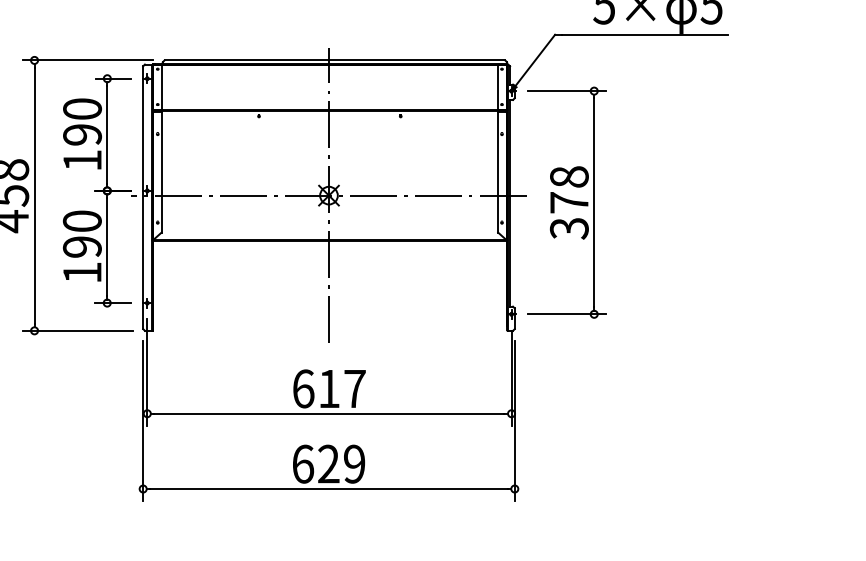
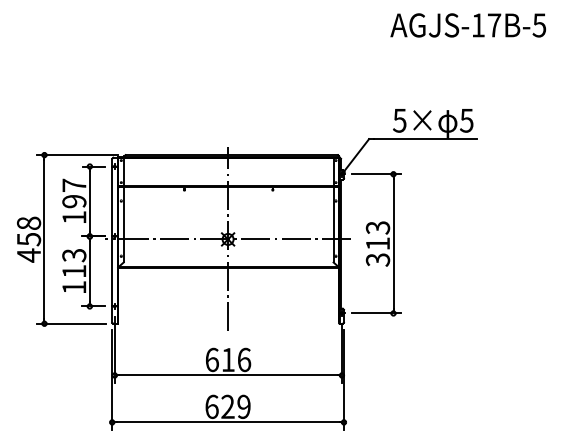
text: (82, 107) -> (74, 184), 190 -> 197
text: (568, 189) -> (377, 235), 378 -> 313
text: (82, 234) -> (74, 263), 190 -> 113
text: (355, 388) -> (244, 359), 617 -> 616

